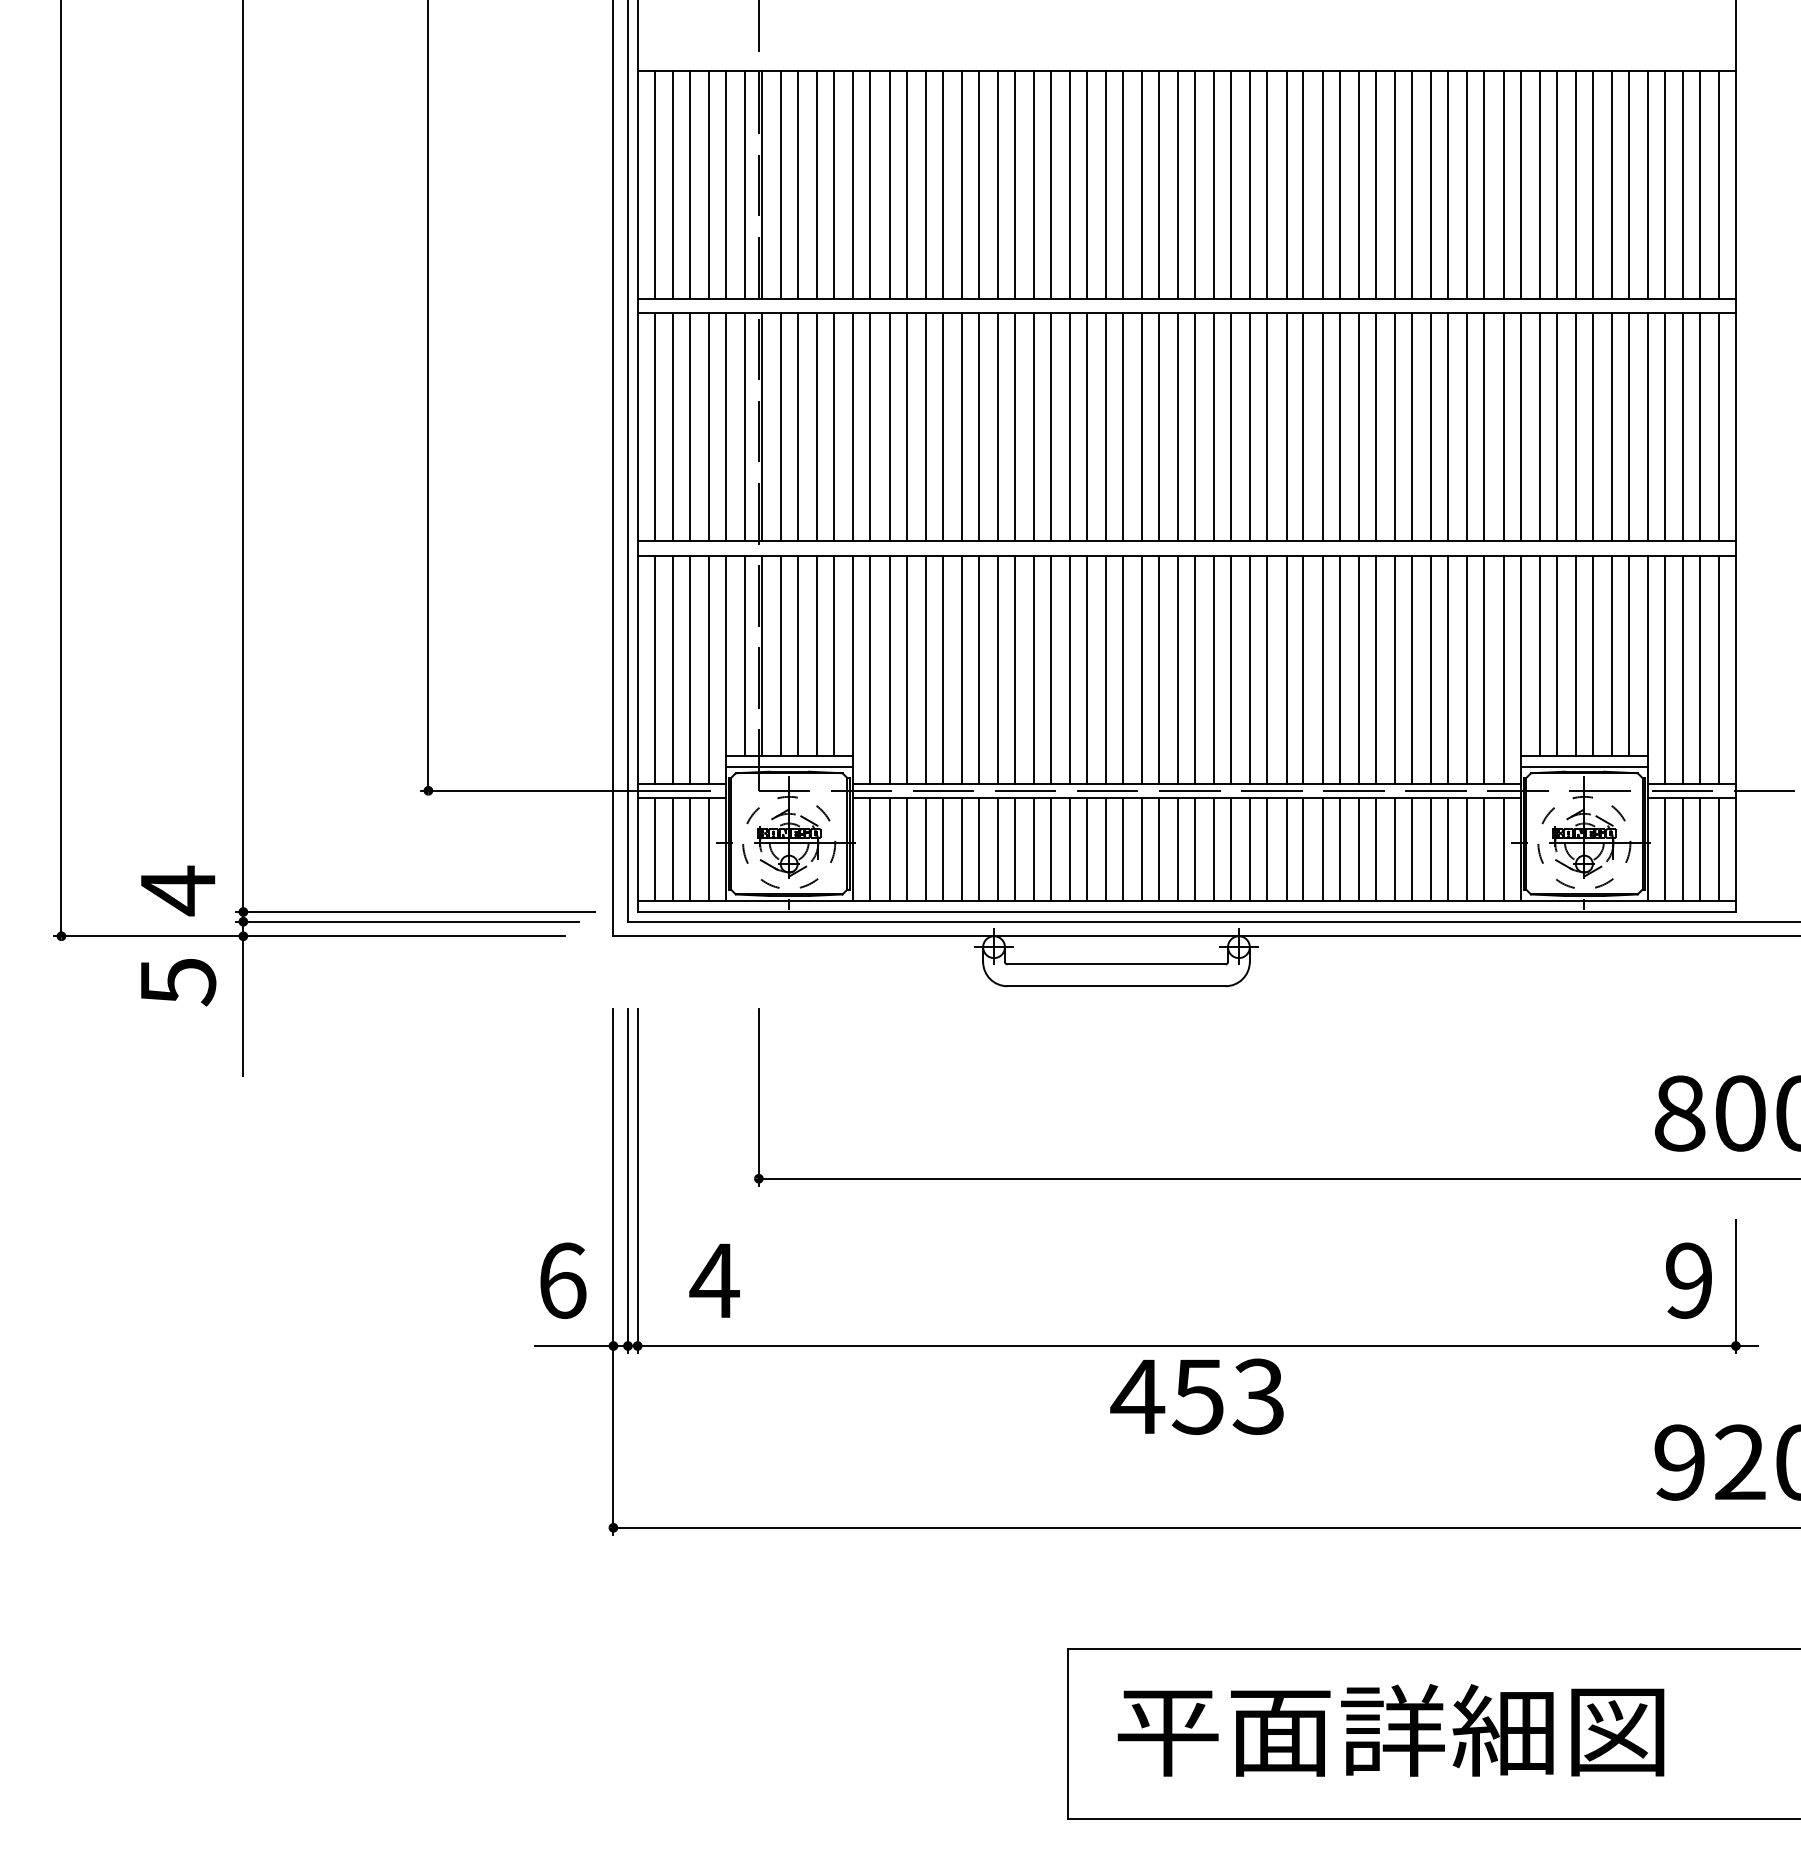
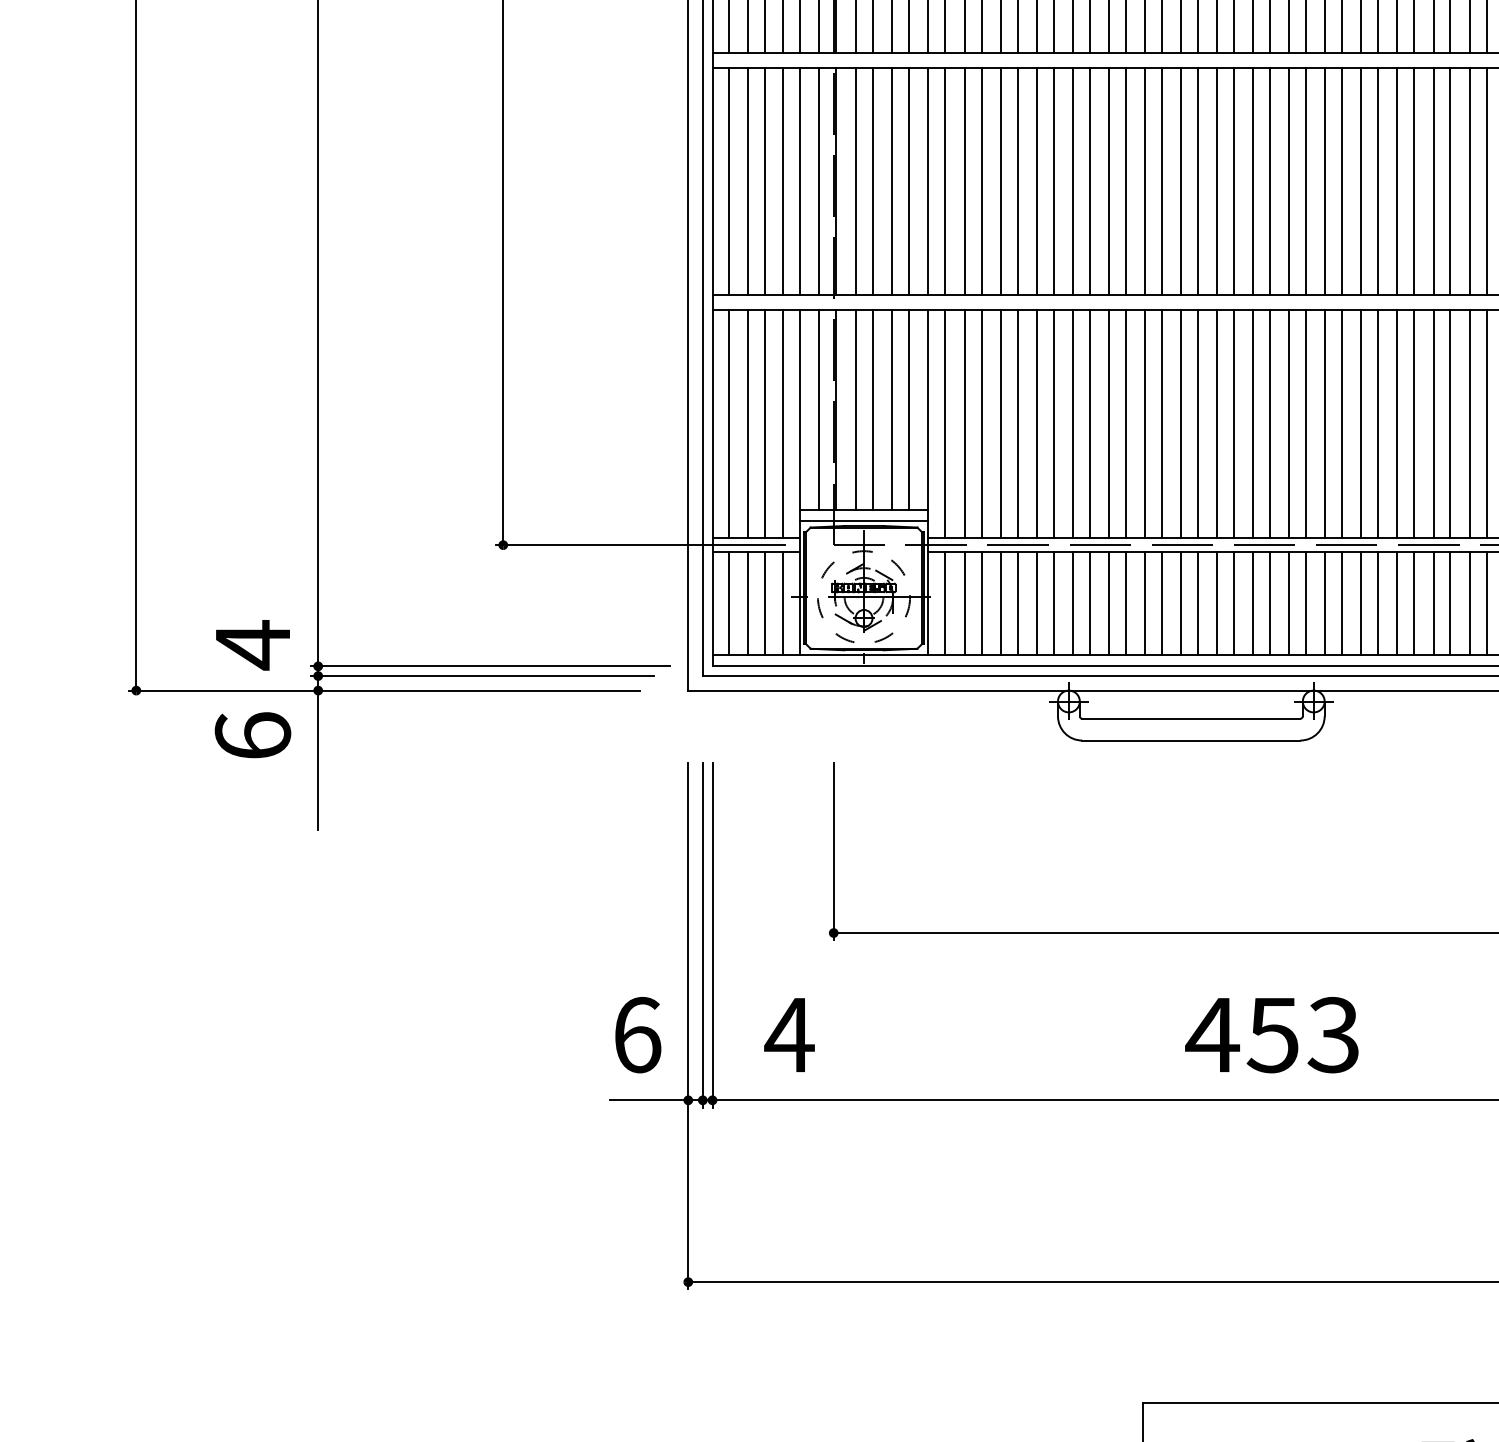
text: (178, 982) -> (253, 736), 5 -> 6
text: (1196, 1396) -> (1271, 1034), moved

